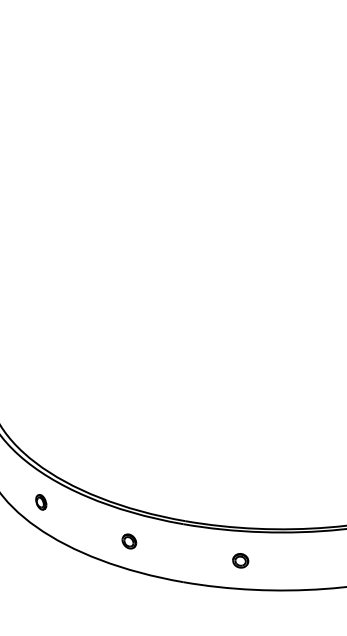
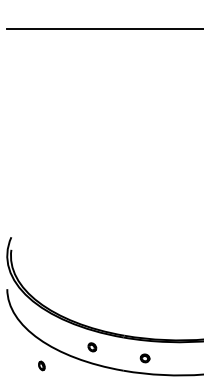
part: (40, 501) -> (41, 365), moved
part: (239, 560) -> (144, 358), moved

